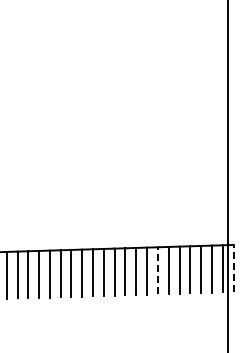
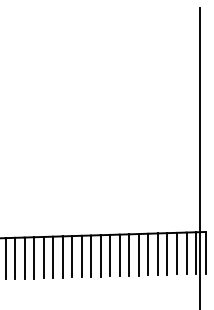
line: (233, 268) -> (205, 252), dashed -> solid
line: (157, 270) -> (138, 254), dashed -> solid

